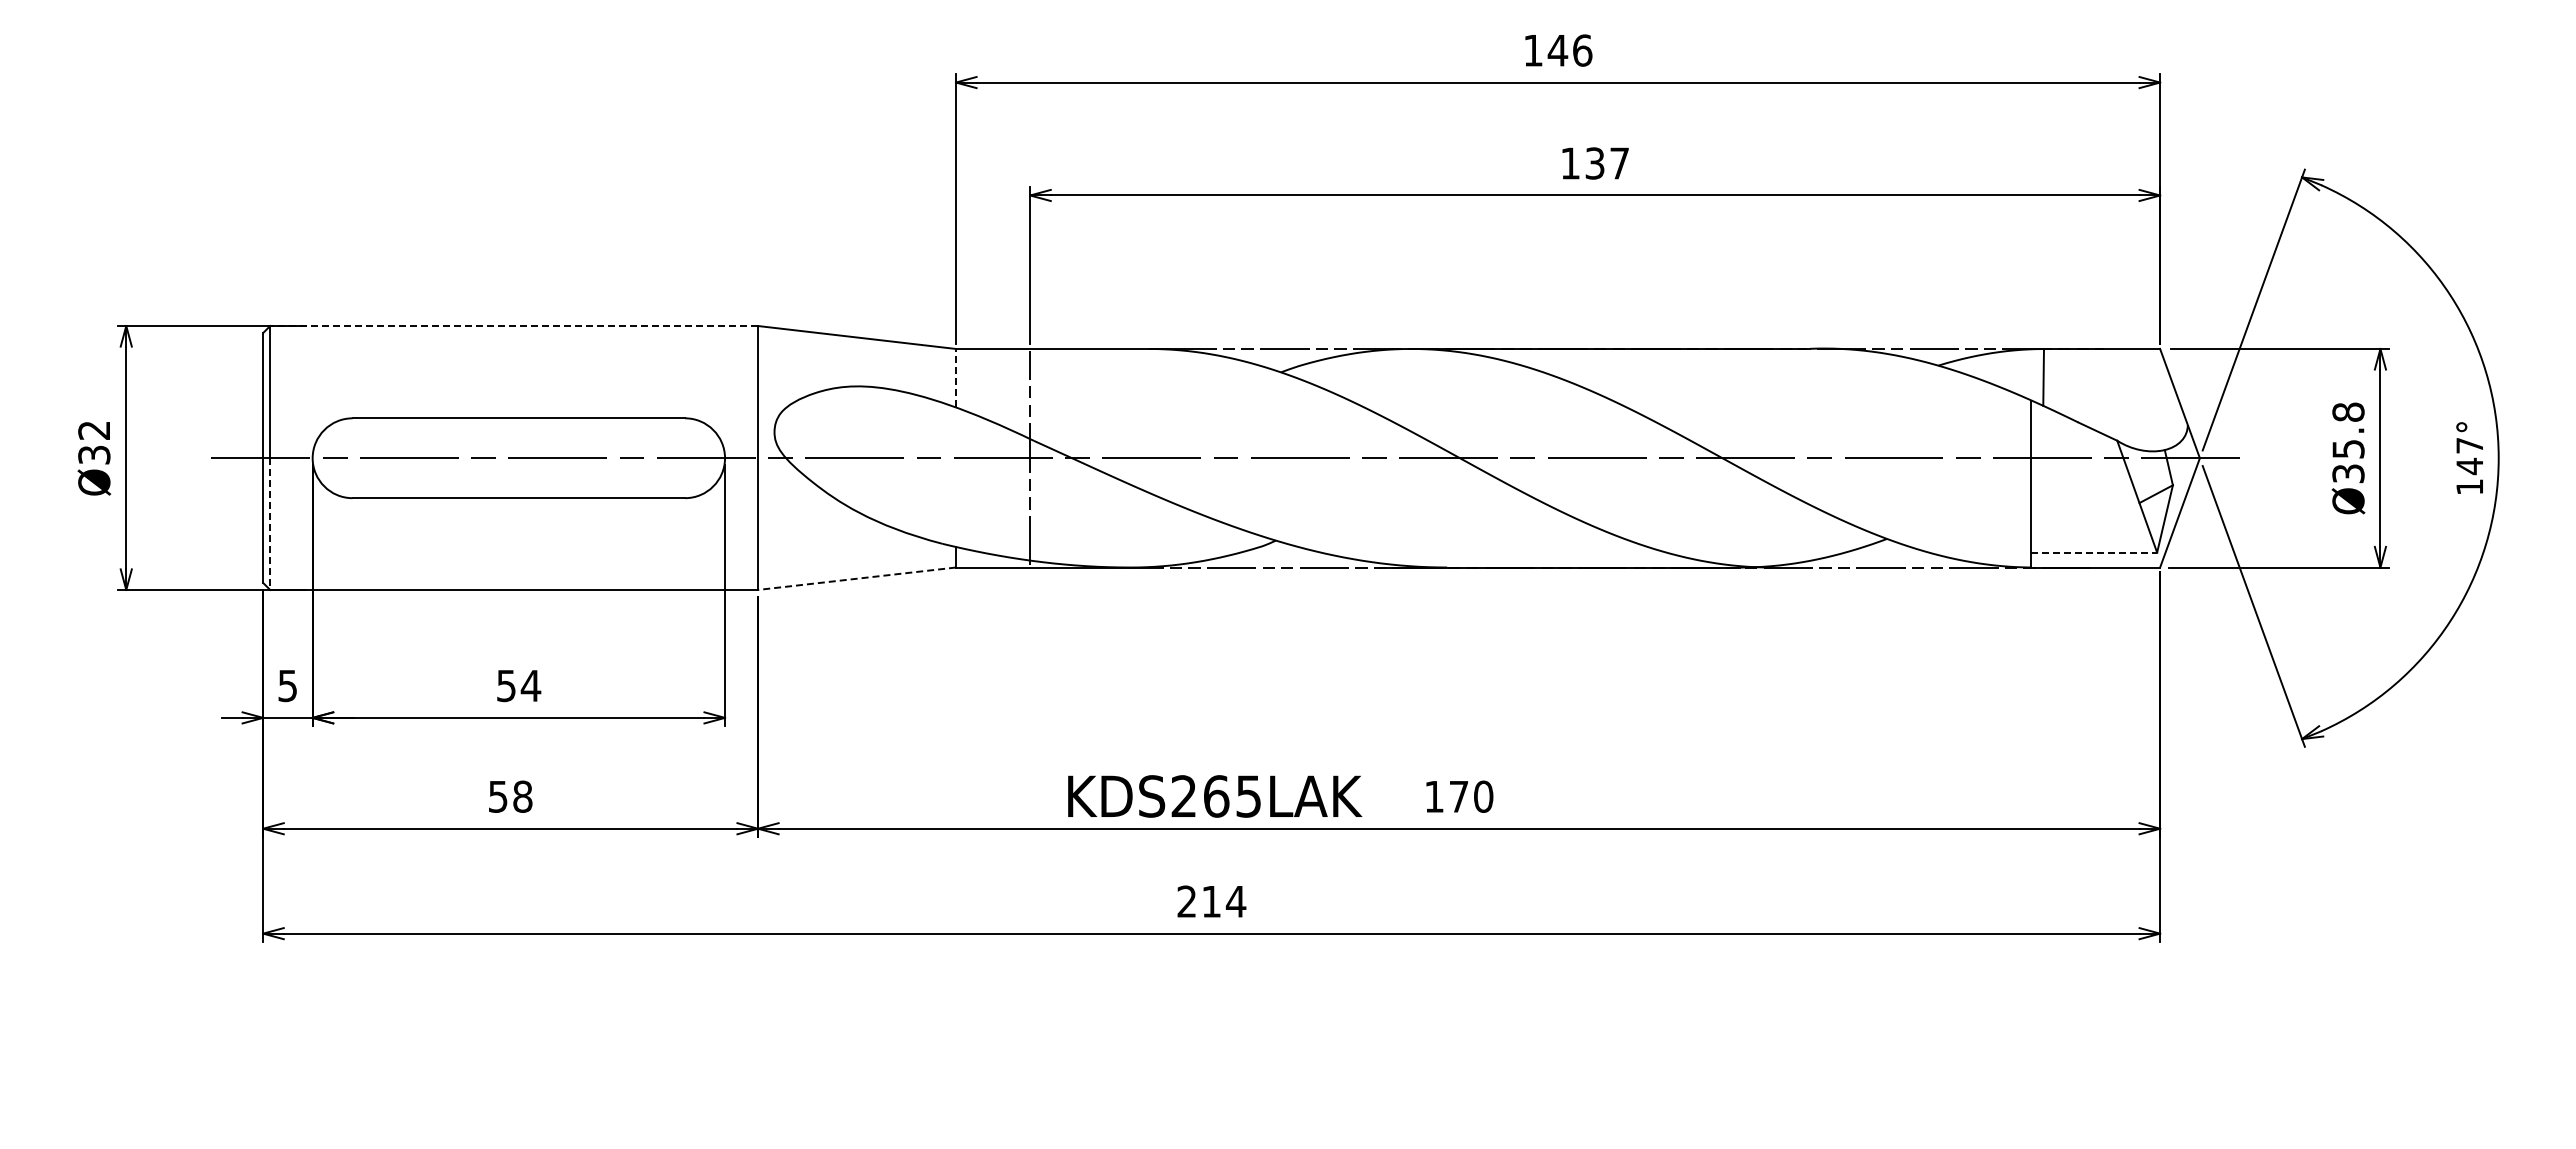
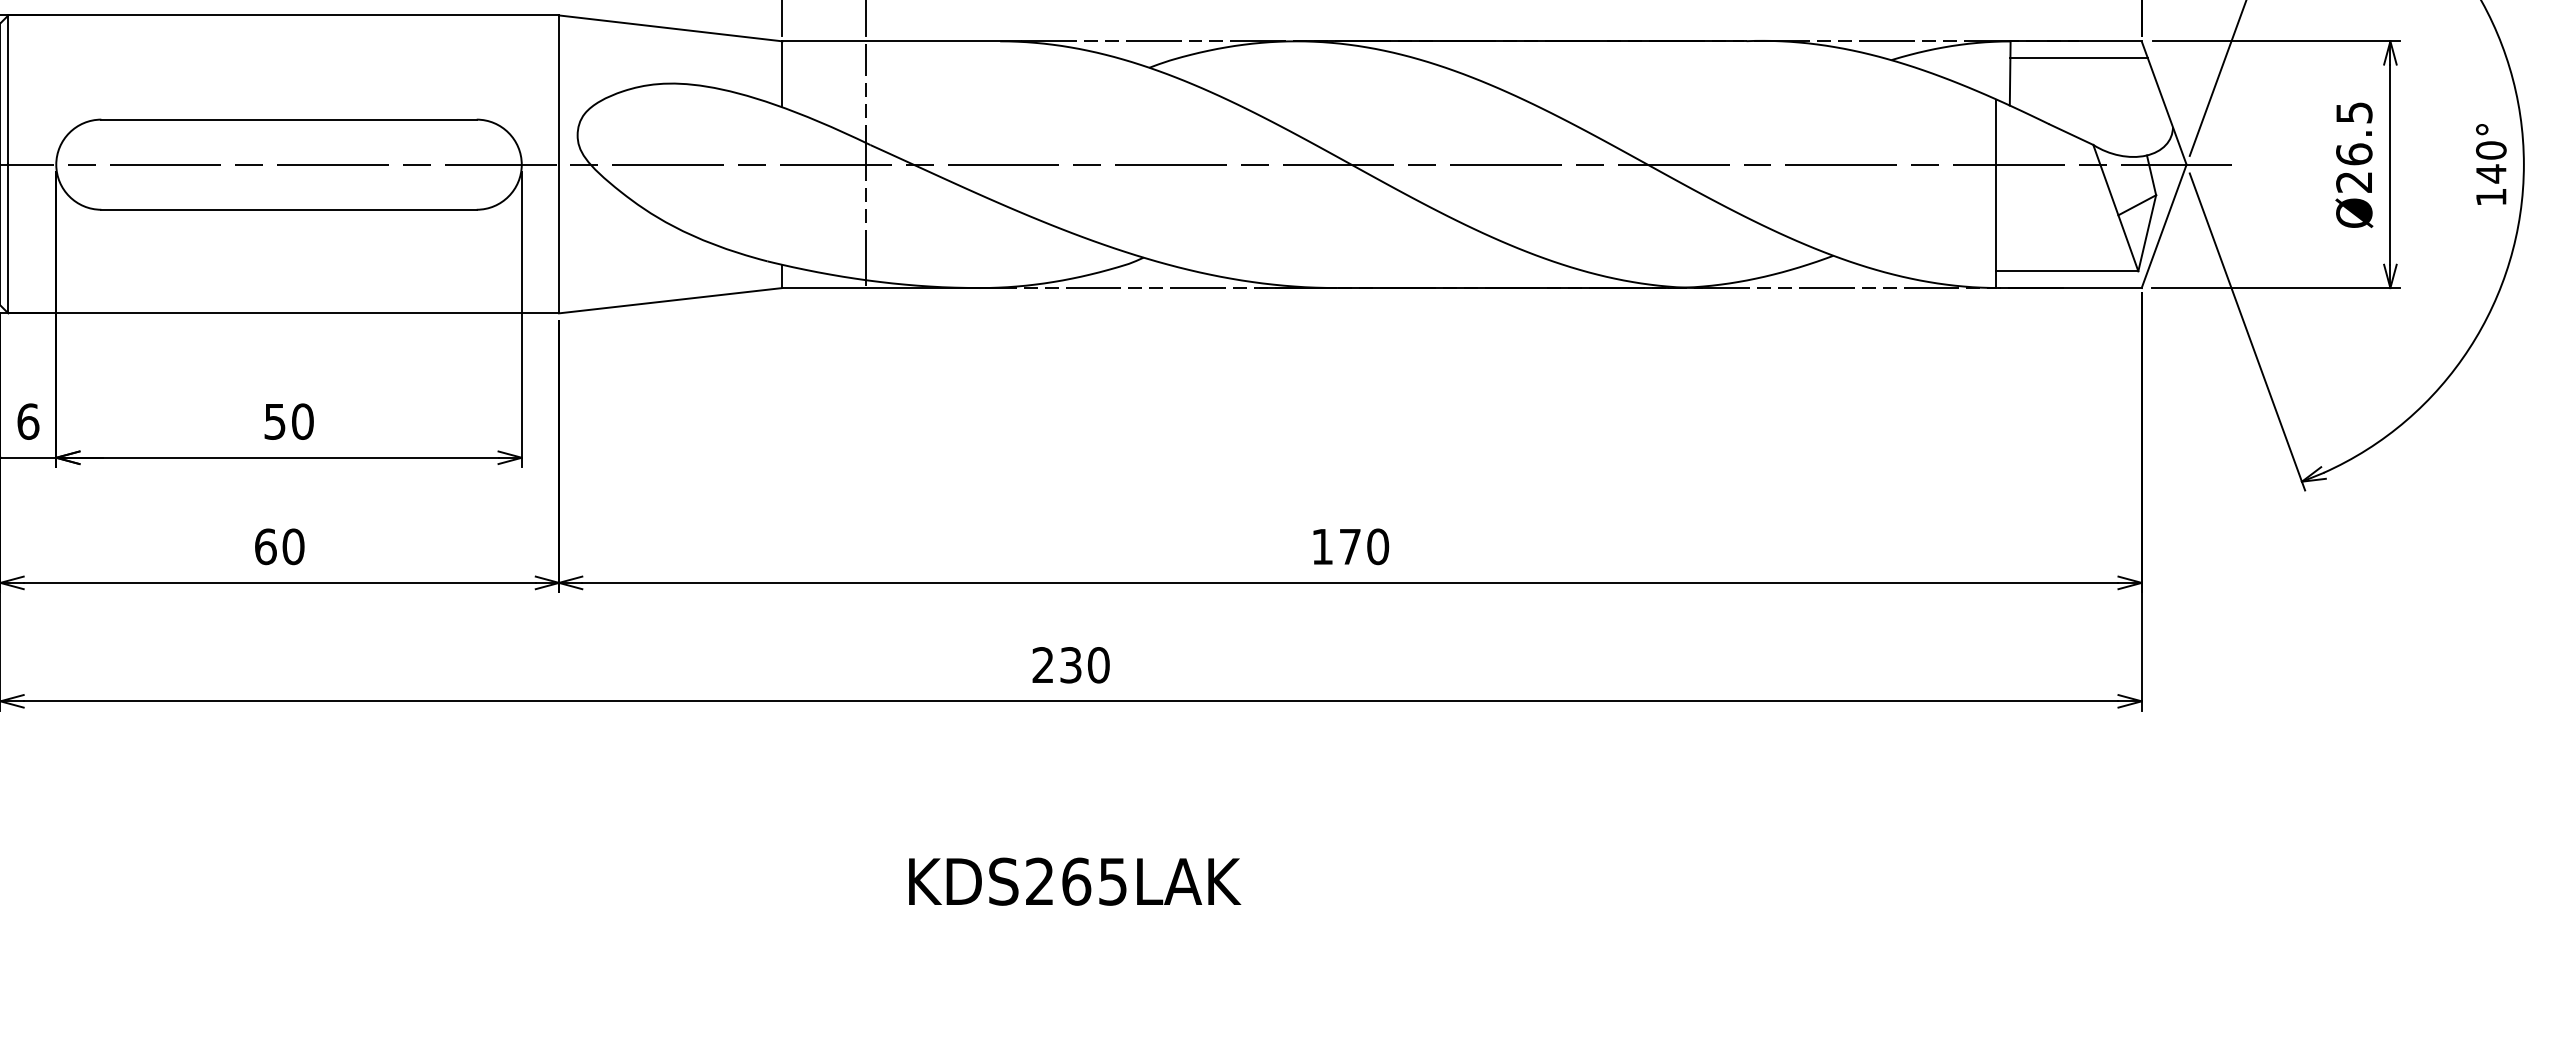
line: (514, 326) -> (284, 15), dashed -> solid
line: (2104, 363) -> (2078, 57), added
line: (955, 377) -> (781, 73), dashed -> solid
text: (2348, 442) -> (2354, 146), Ø35.8 -> Ø26.5
text: (2469, 445) -> (2490, 150), 147° -> 140°
line: (270, 523) -> (8, 238), dashed -> solid
line: (2094, 552) -> (2067, 271), dashed -> solid
line: (857, 578) -> (671, 300), dashed -> solid
text: (287, 685) -> (27, 421), 5 -> 6
text: (530, 685) -> (302, 421), 54 -> 50
text: (510, 796) -> (279, 546), 58 -> 60
text: (1215, 796) -> (1075, 881), moved
text: (1224, 901) -> (1085, 665), 214 -> 230

